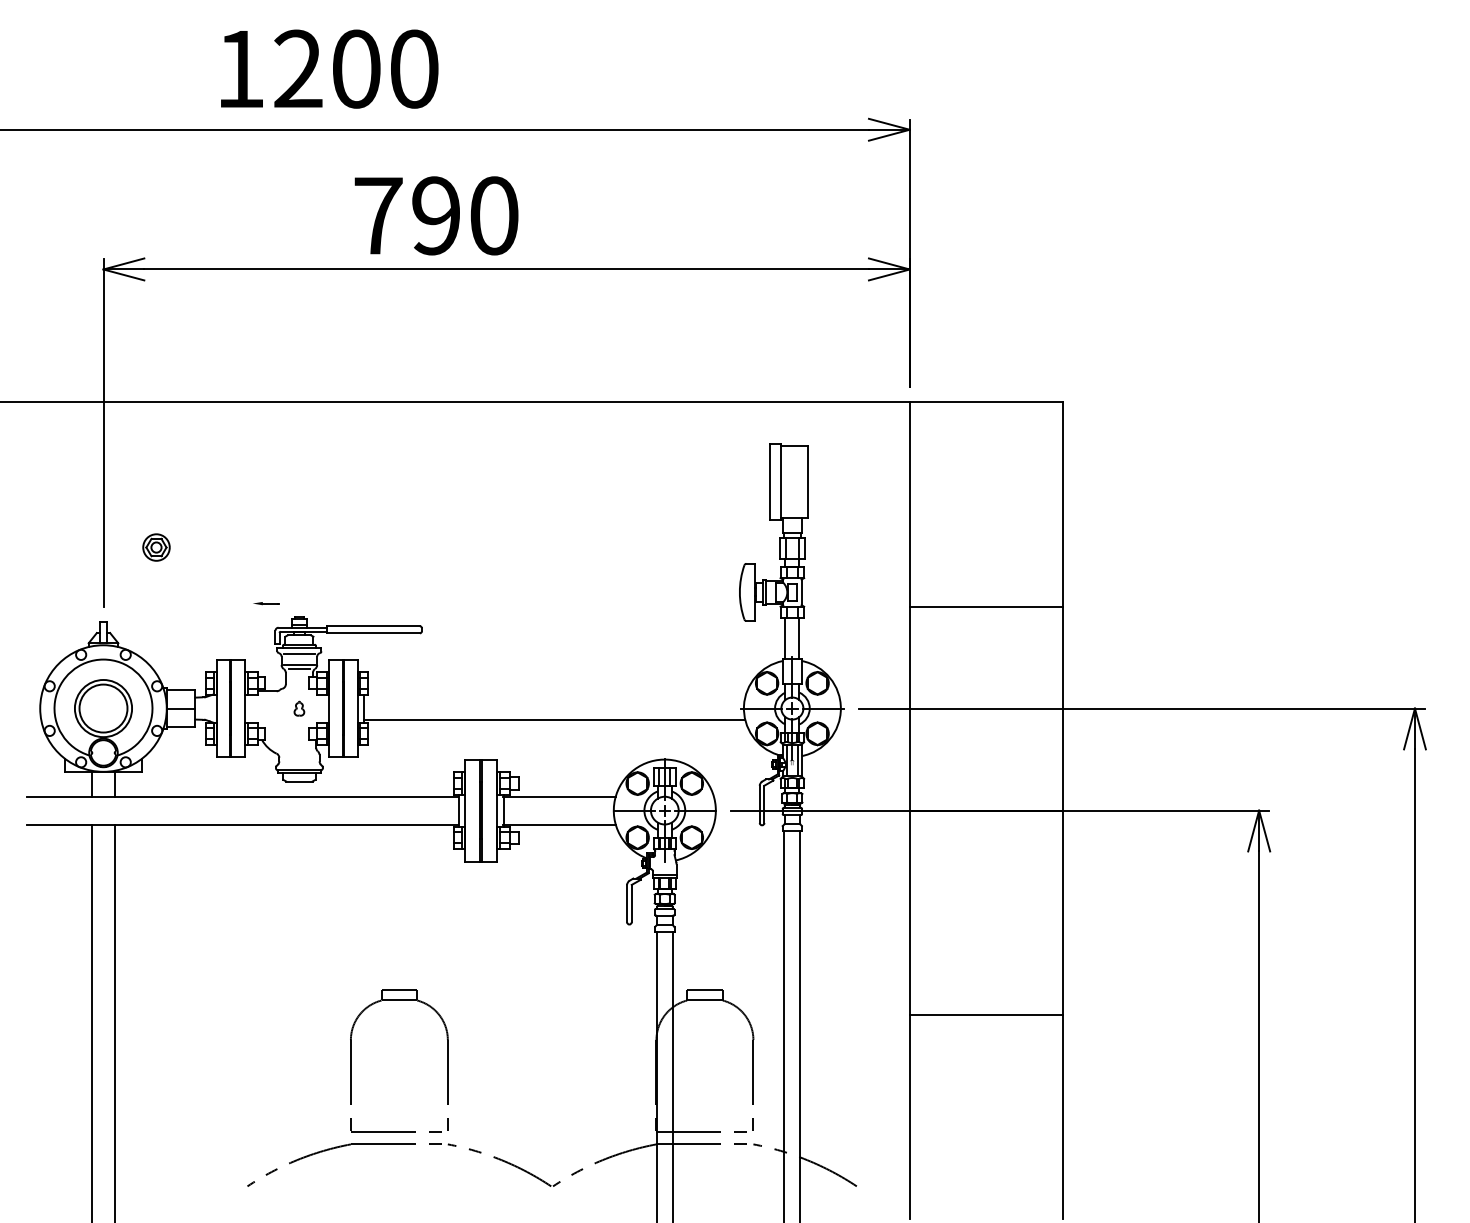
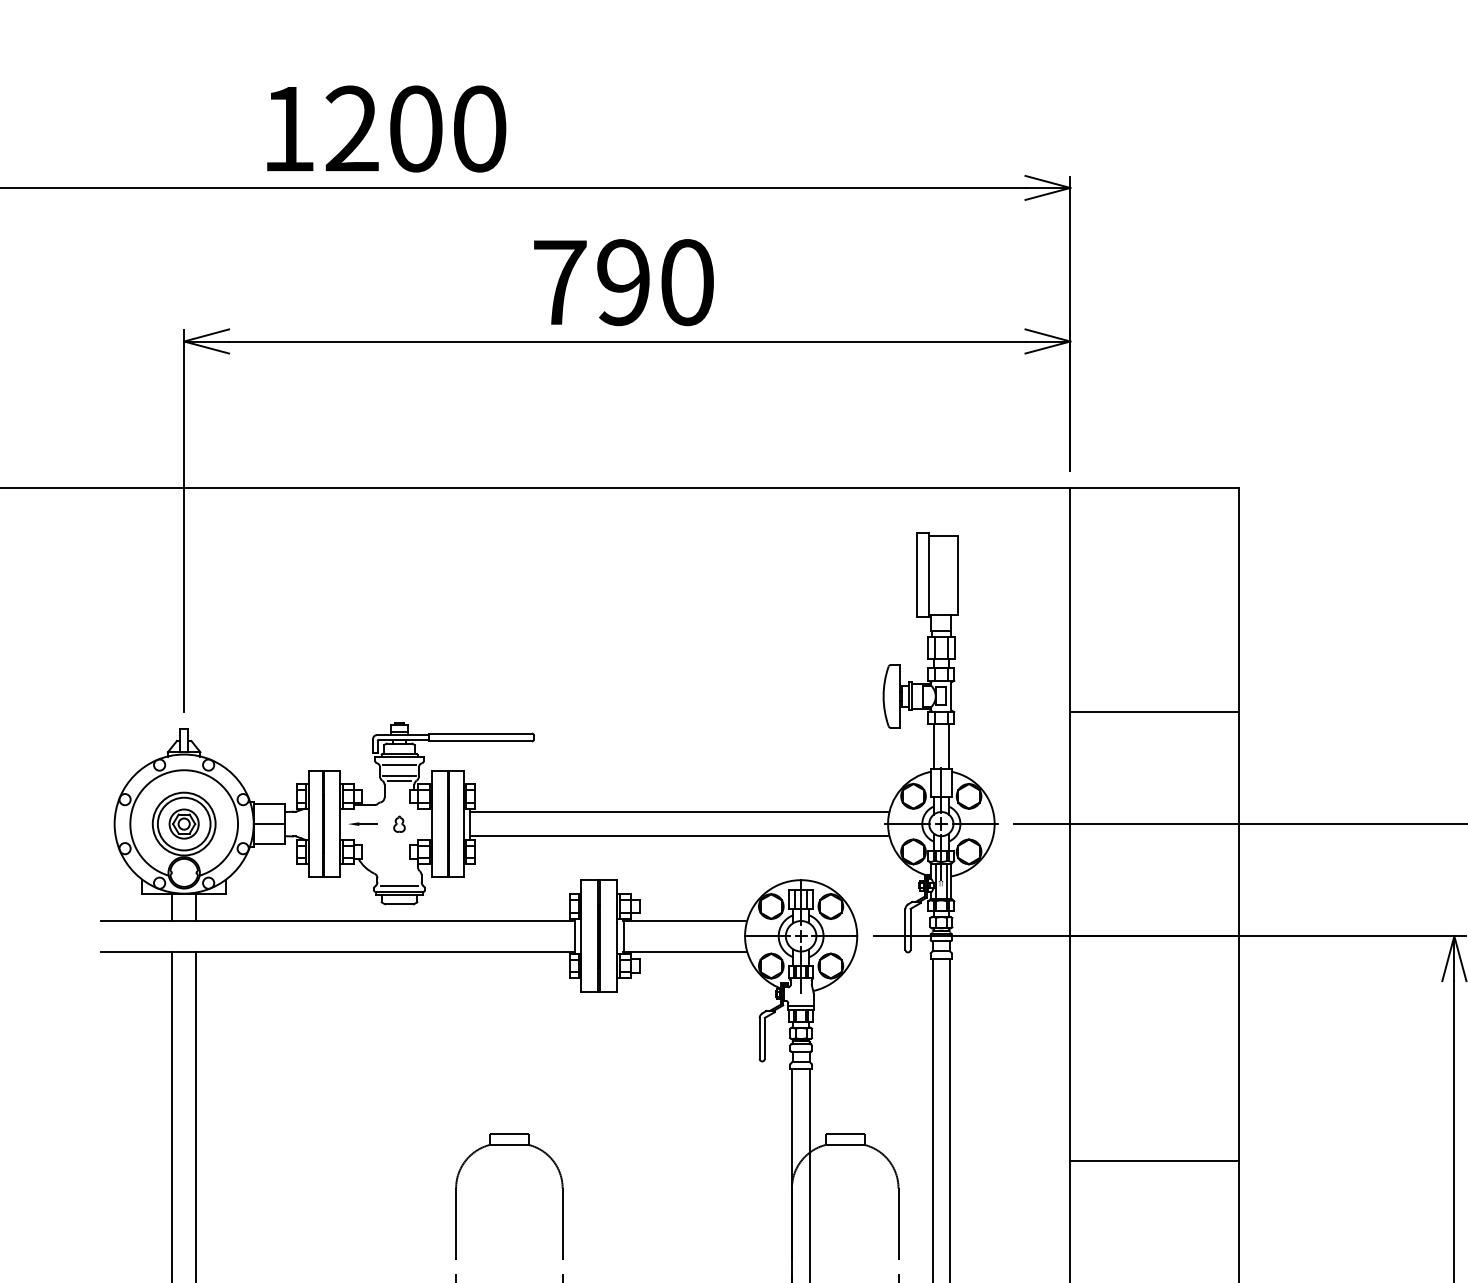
text: (329, 68) -> (386, 128), moved
text: (436, 215) -> (623, 282), moved
part: (156, 547) -> (184, 824), moved
part: (266, 603) -> (363, 824), moved
line: (554, 697) -> (679, 811), added
line: (299, 764) -> (399, 885), added

